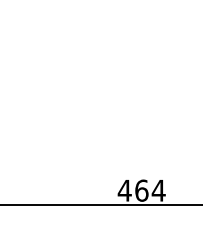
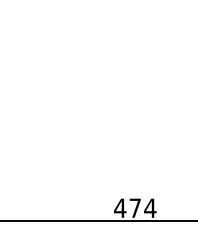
text: (142, 190) -> (135, 208), 464 -> 474

